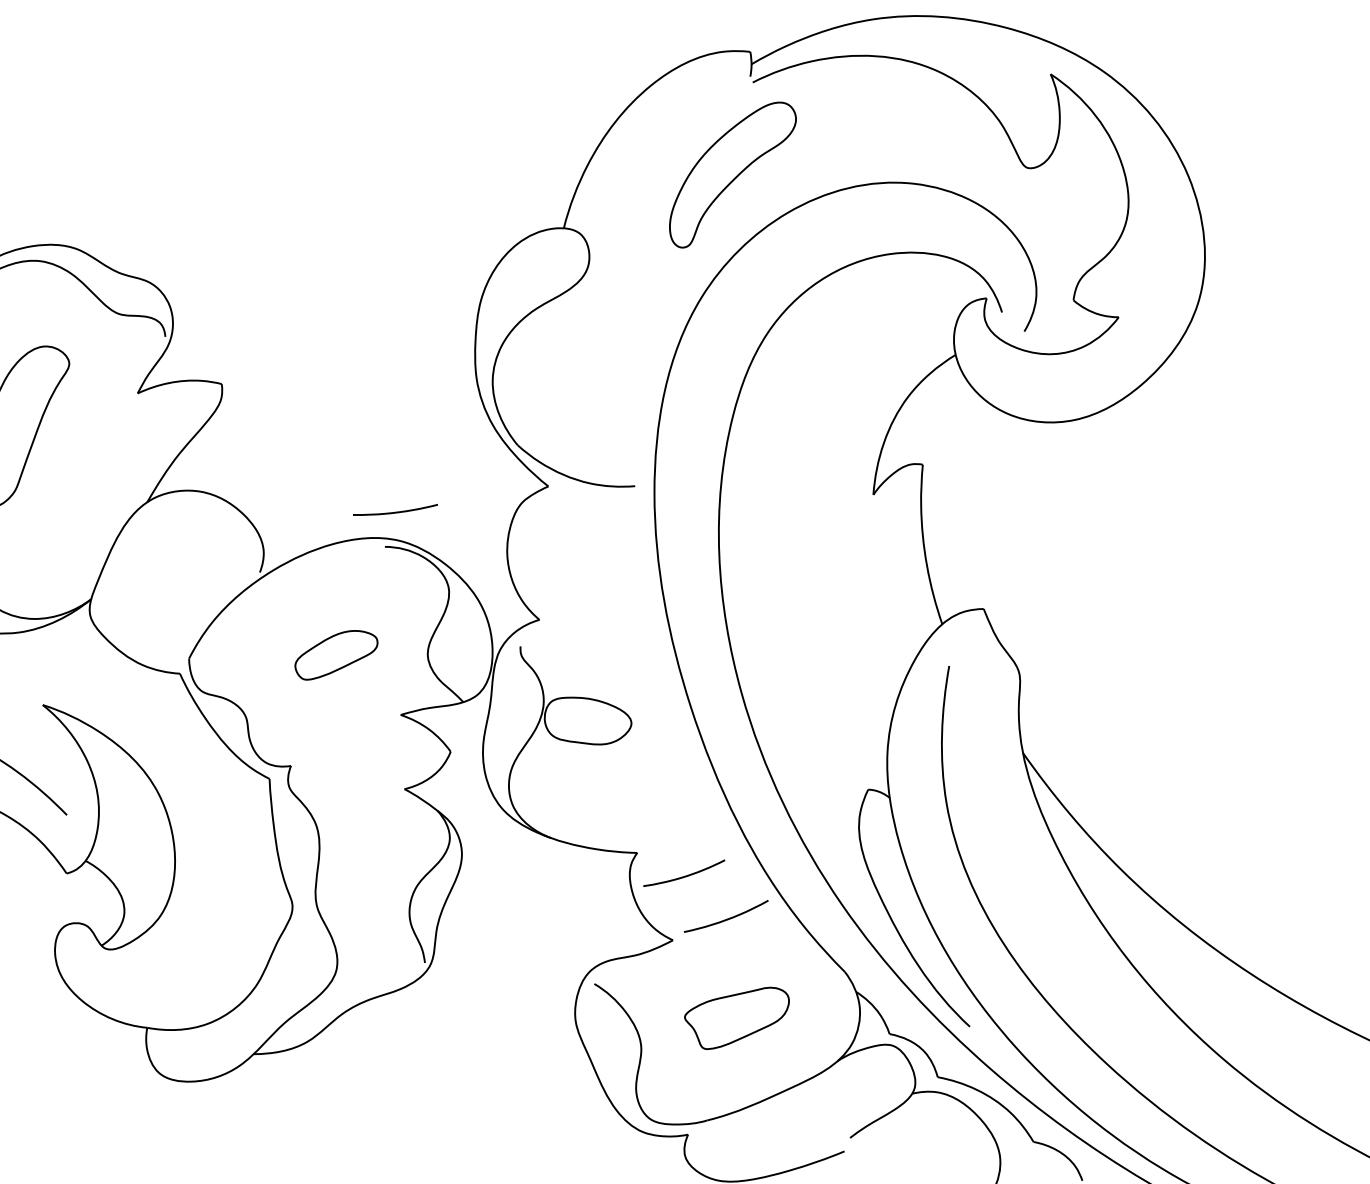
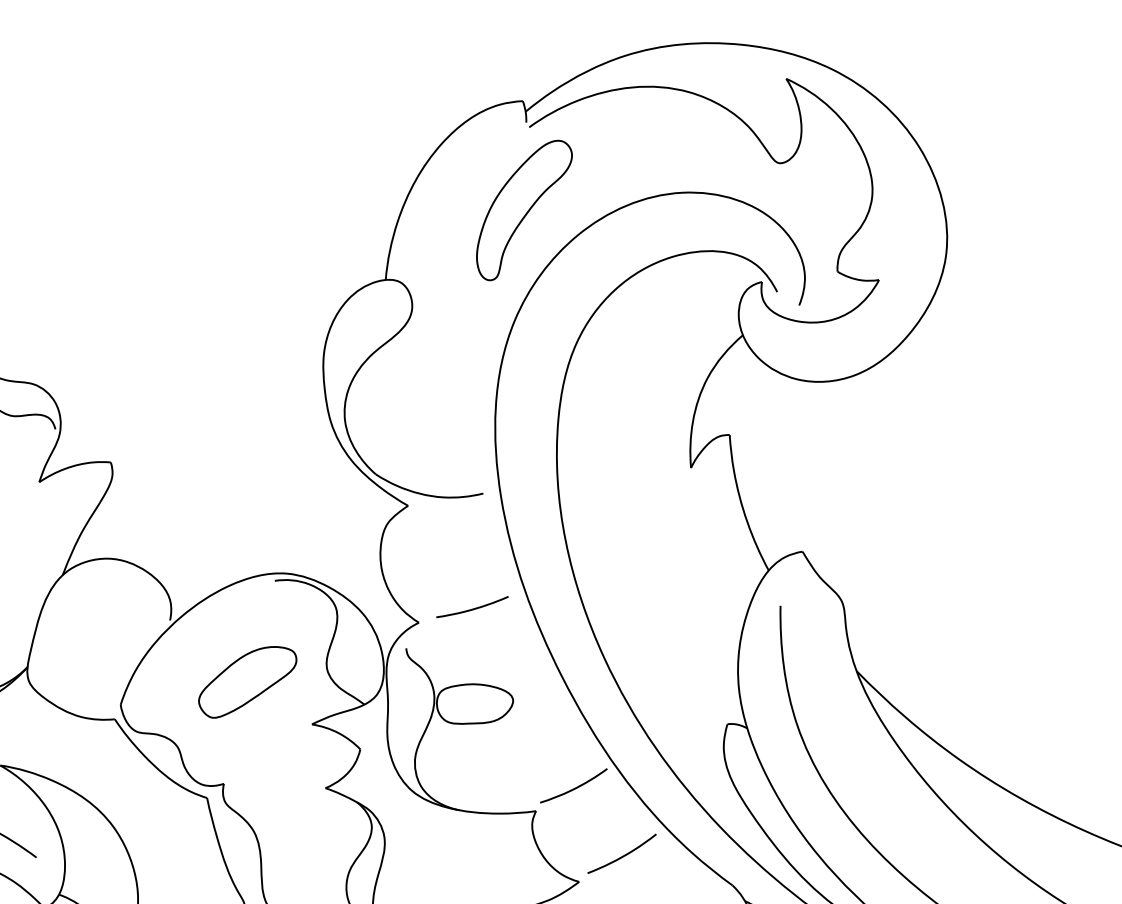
curve: (395, 511) -> (472, 608), moved
part: (336, 655) -> (247, 681), size x1.43
curve: (684, 875) -> (574, 787), moved

